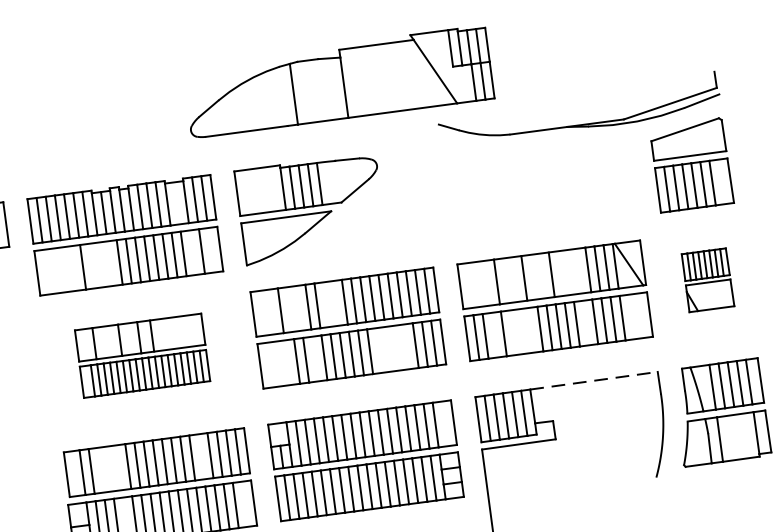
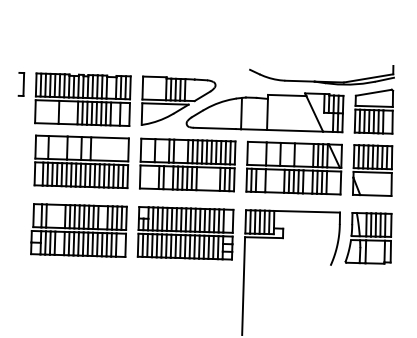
part: (337, 84) -> (264, 112), moved
part: (707, 280) -> (372, 170), size x1.67
part: (142, 355) -> (81, 161), size x1.43
line: (594, 380) -> (307, 211), dashed -> solid

